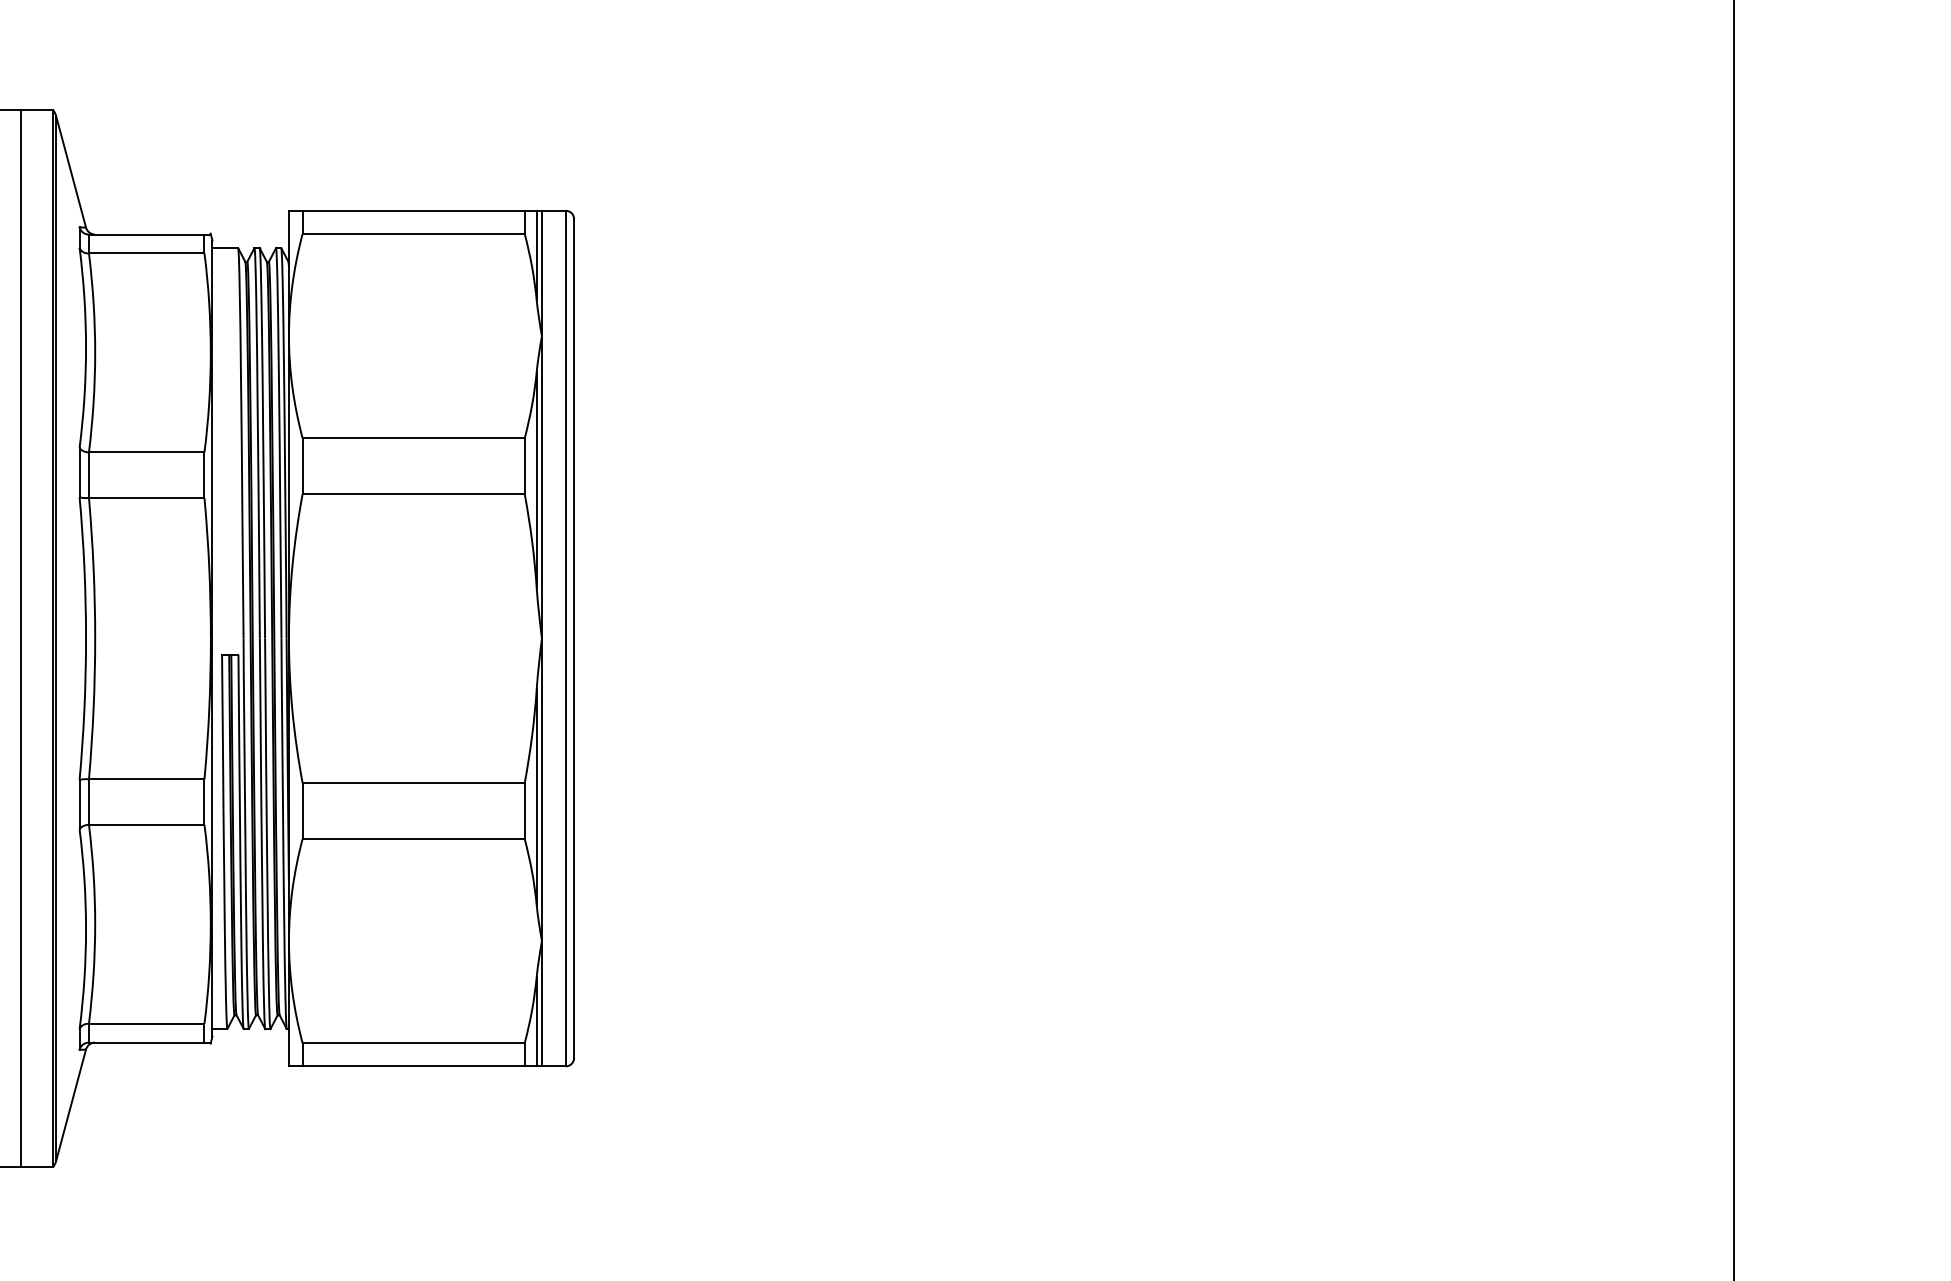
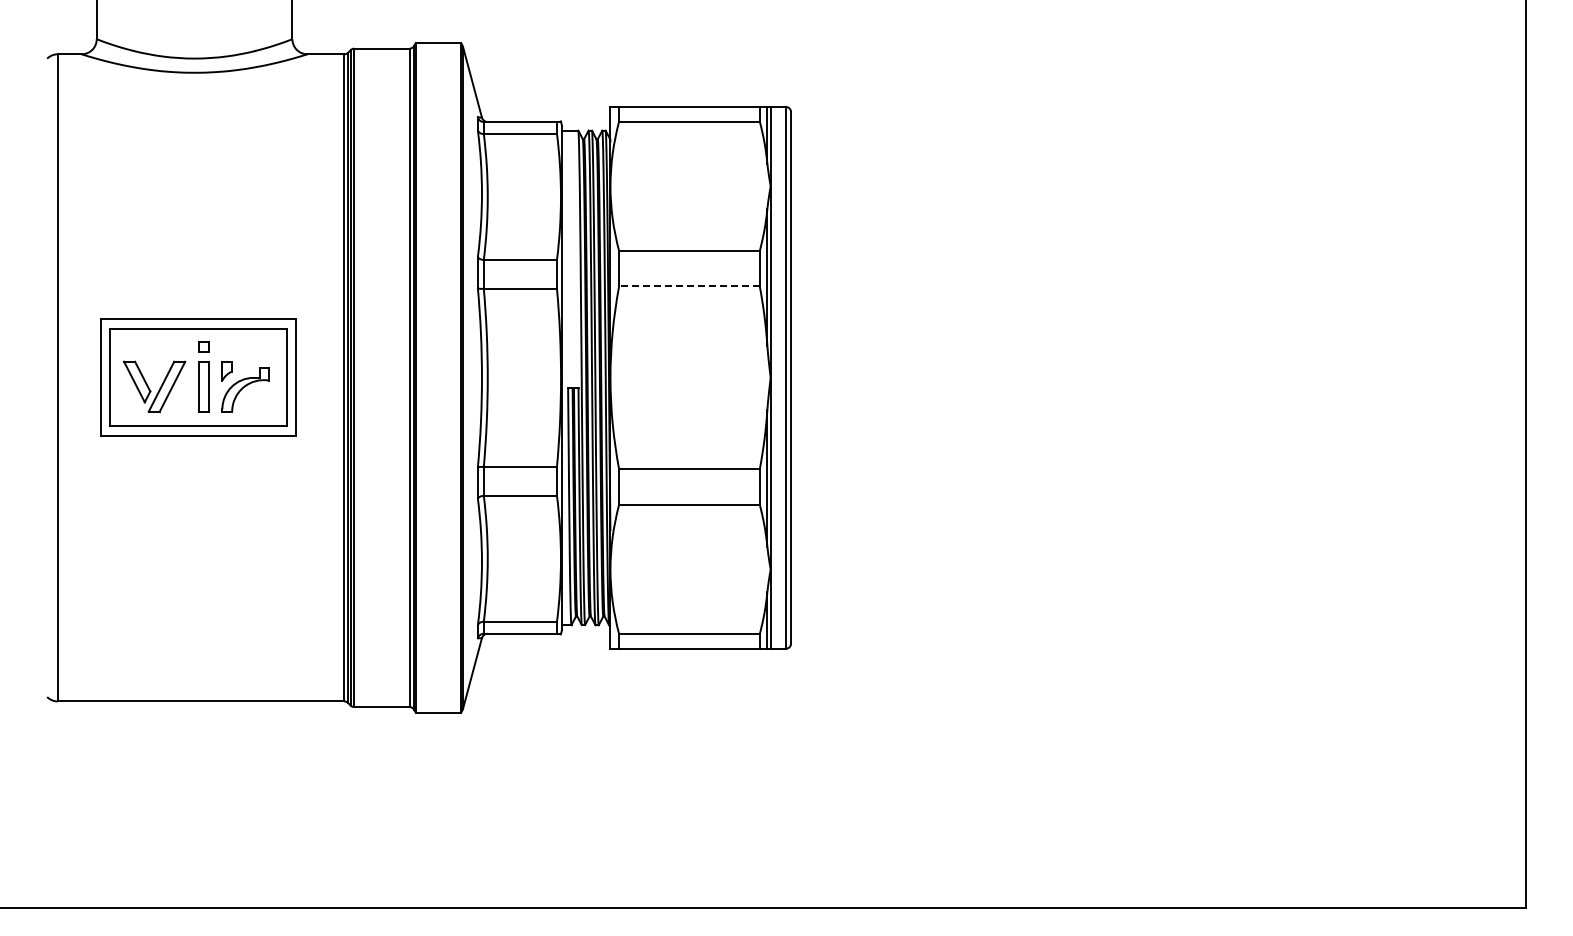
line: (412, 494) -> (688, 286), solid -> dashed
line: (20, 637) -> (440, 377), removed

